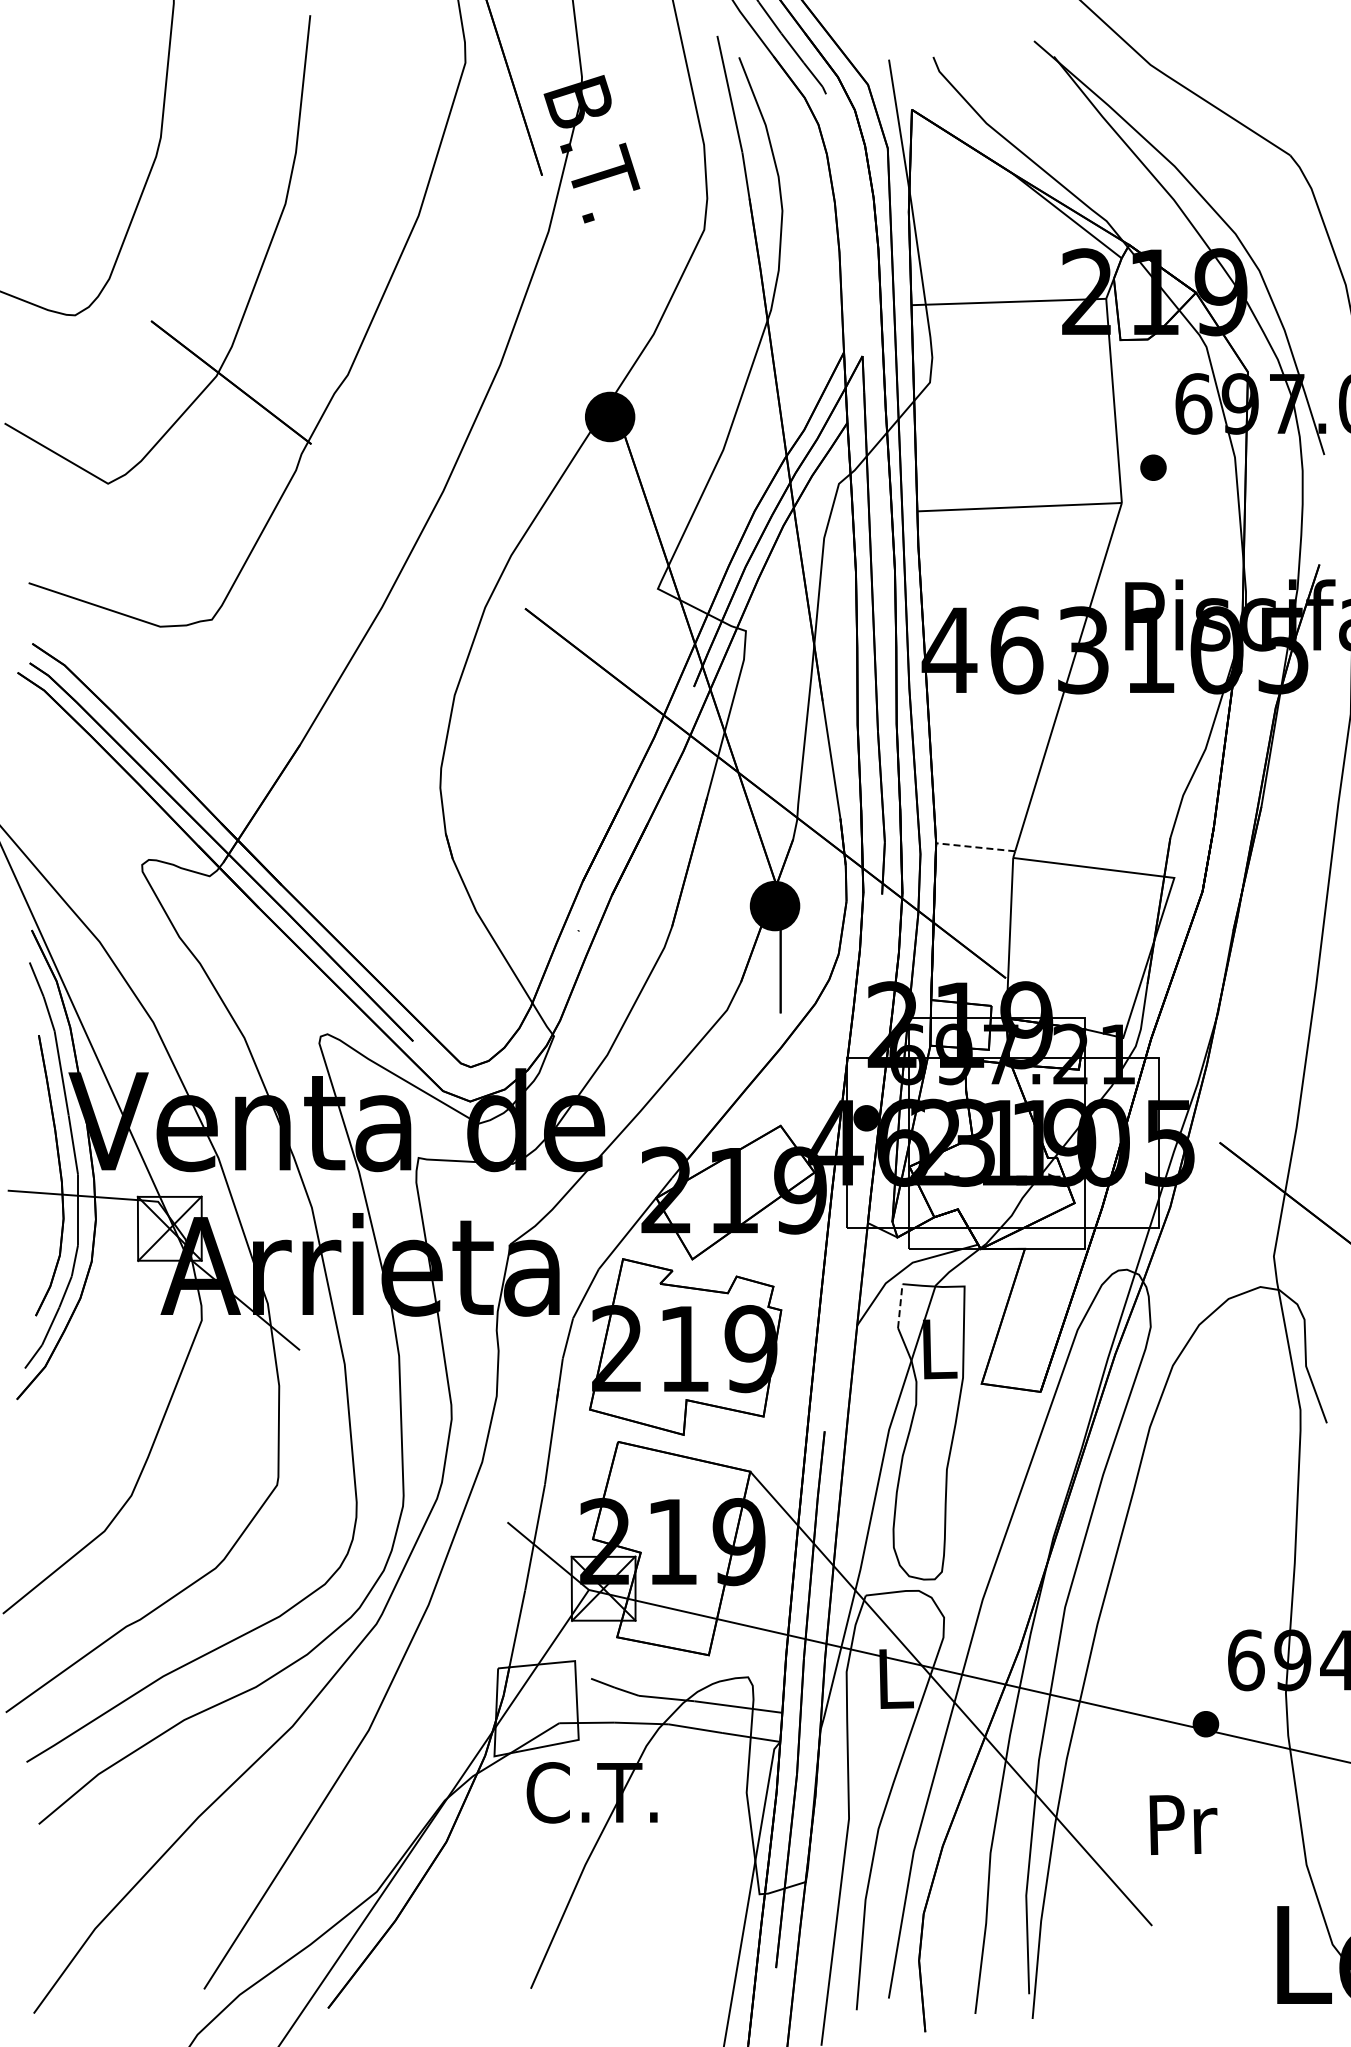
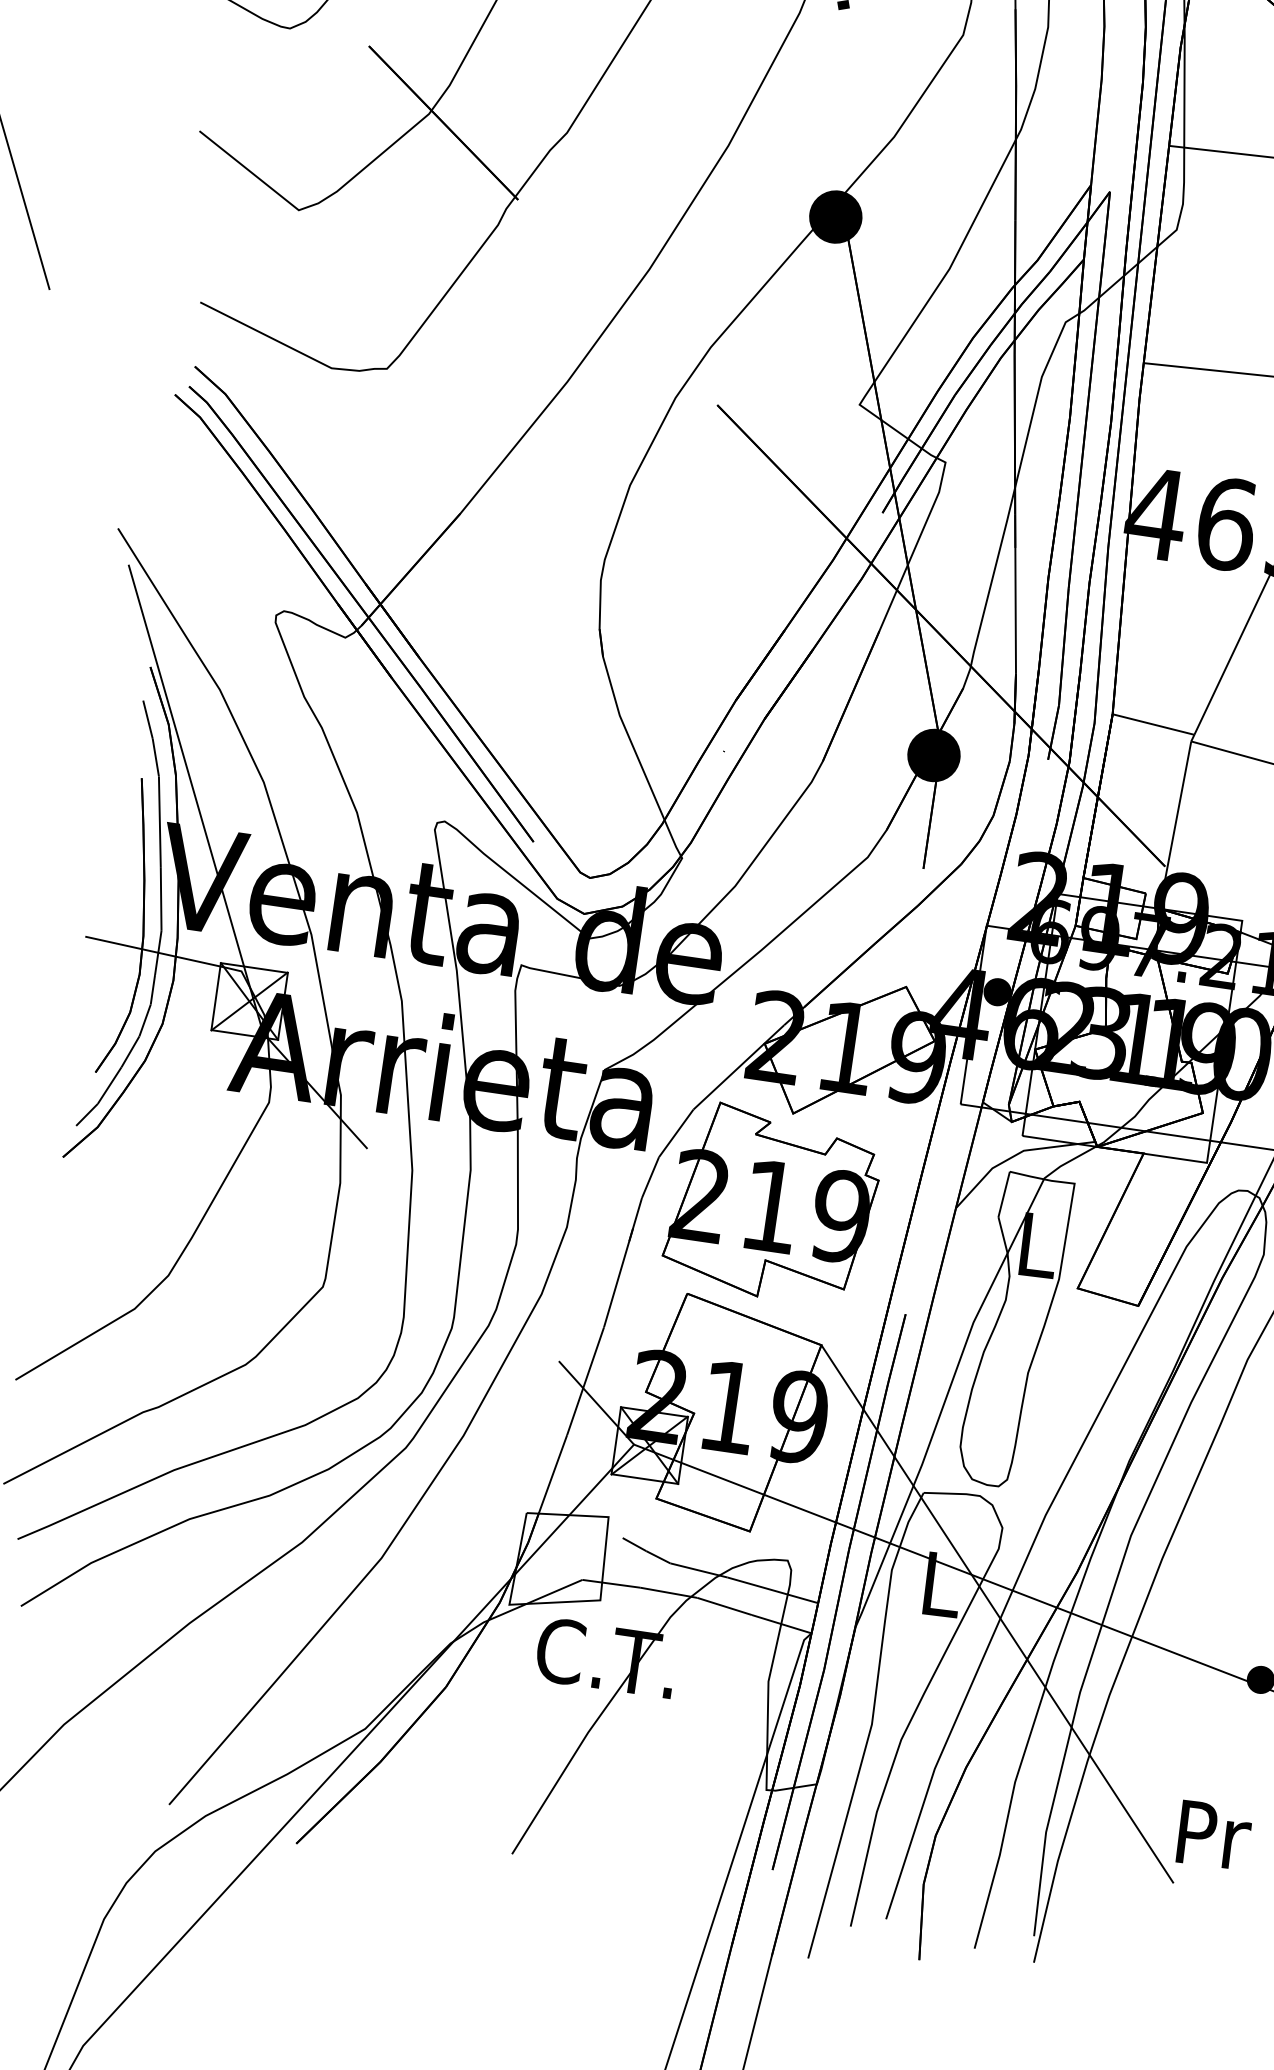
line: (975, 847) -> (1153, 724), dashed -> solid
line: (900, 1305) -> (1004, 1193), dashed -> solid
text: (1183, 1824) -> (1214, 1835), moved

